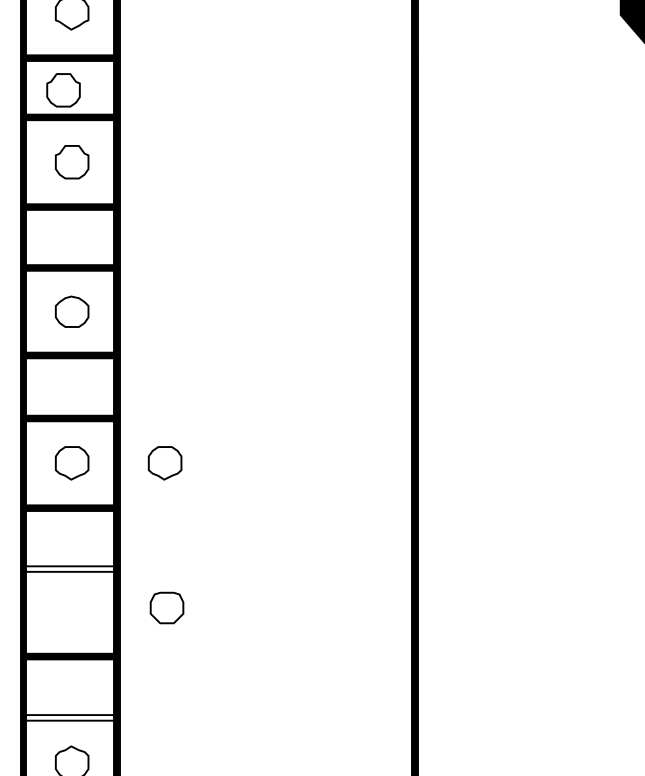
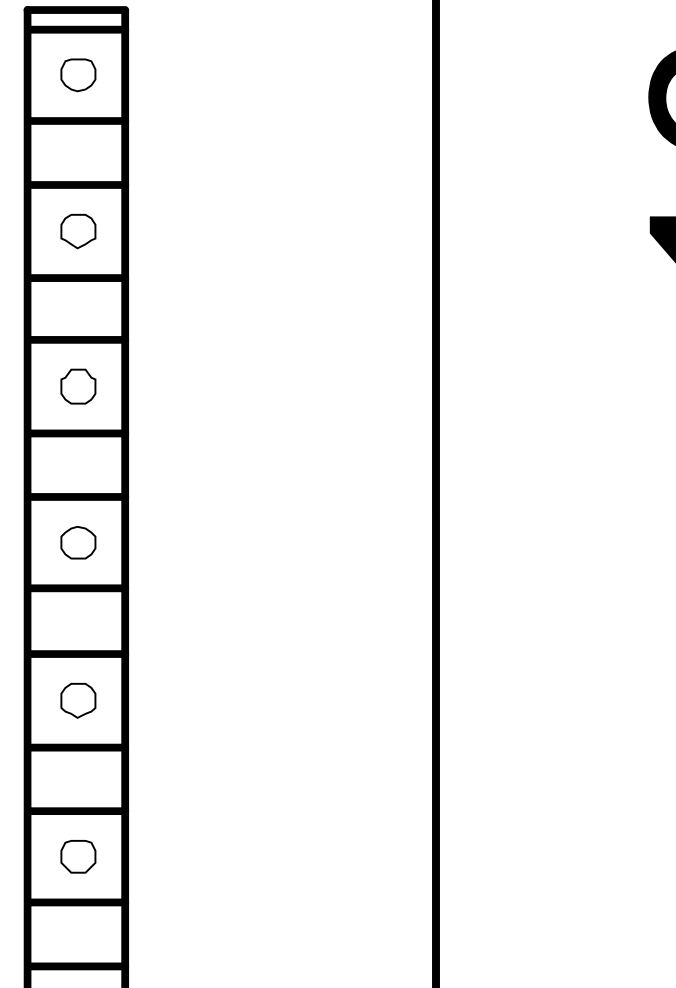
part: (63, 90) -> (69, 311), removed
part: (165, 463) -> (175, 700), removed
fill: (72, 569) -> (78, 811), added
part: (167, 607) -> (78, 856), moved
fill: (72, 717) -> (78, 966), added

